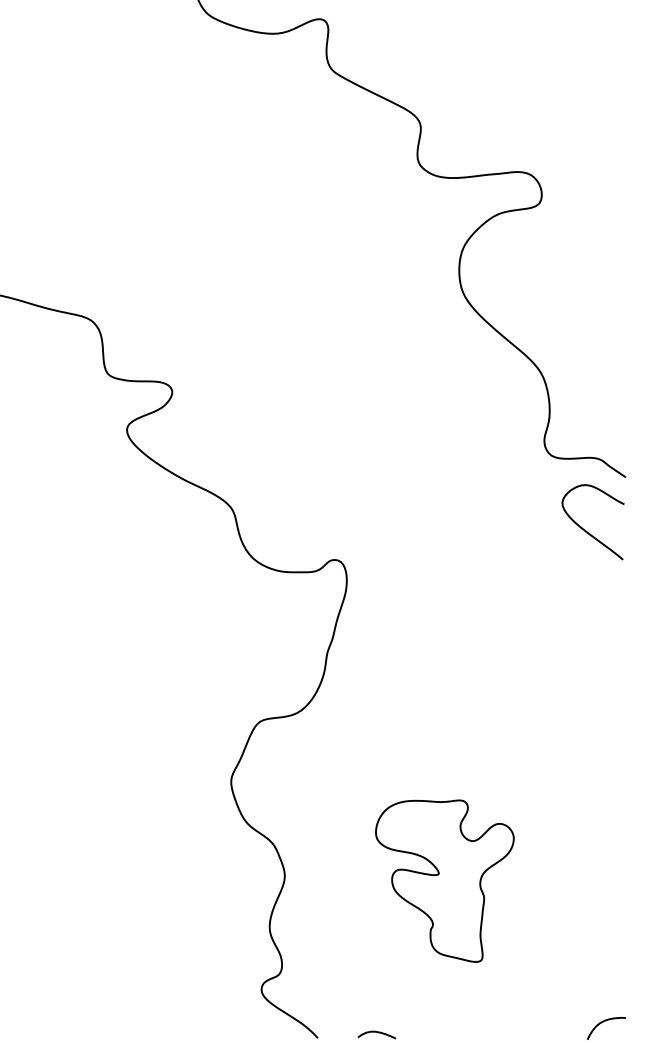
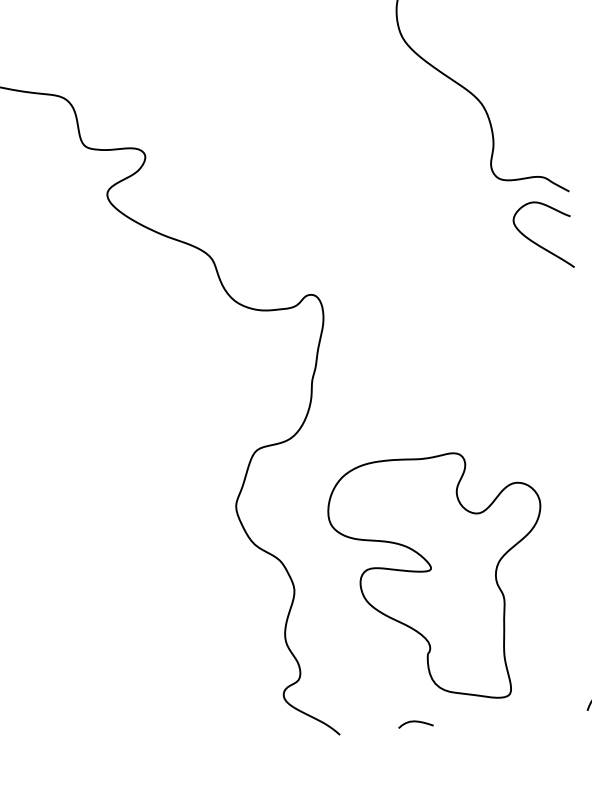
part: (444, 880) -> (441, 578), size x1.67
curve: (376, 1032) -> (415, 721), moved

